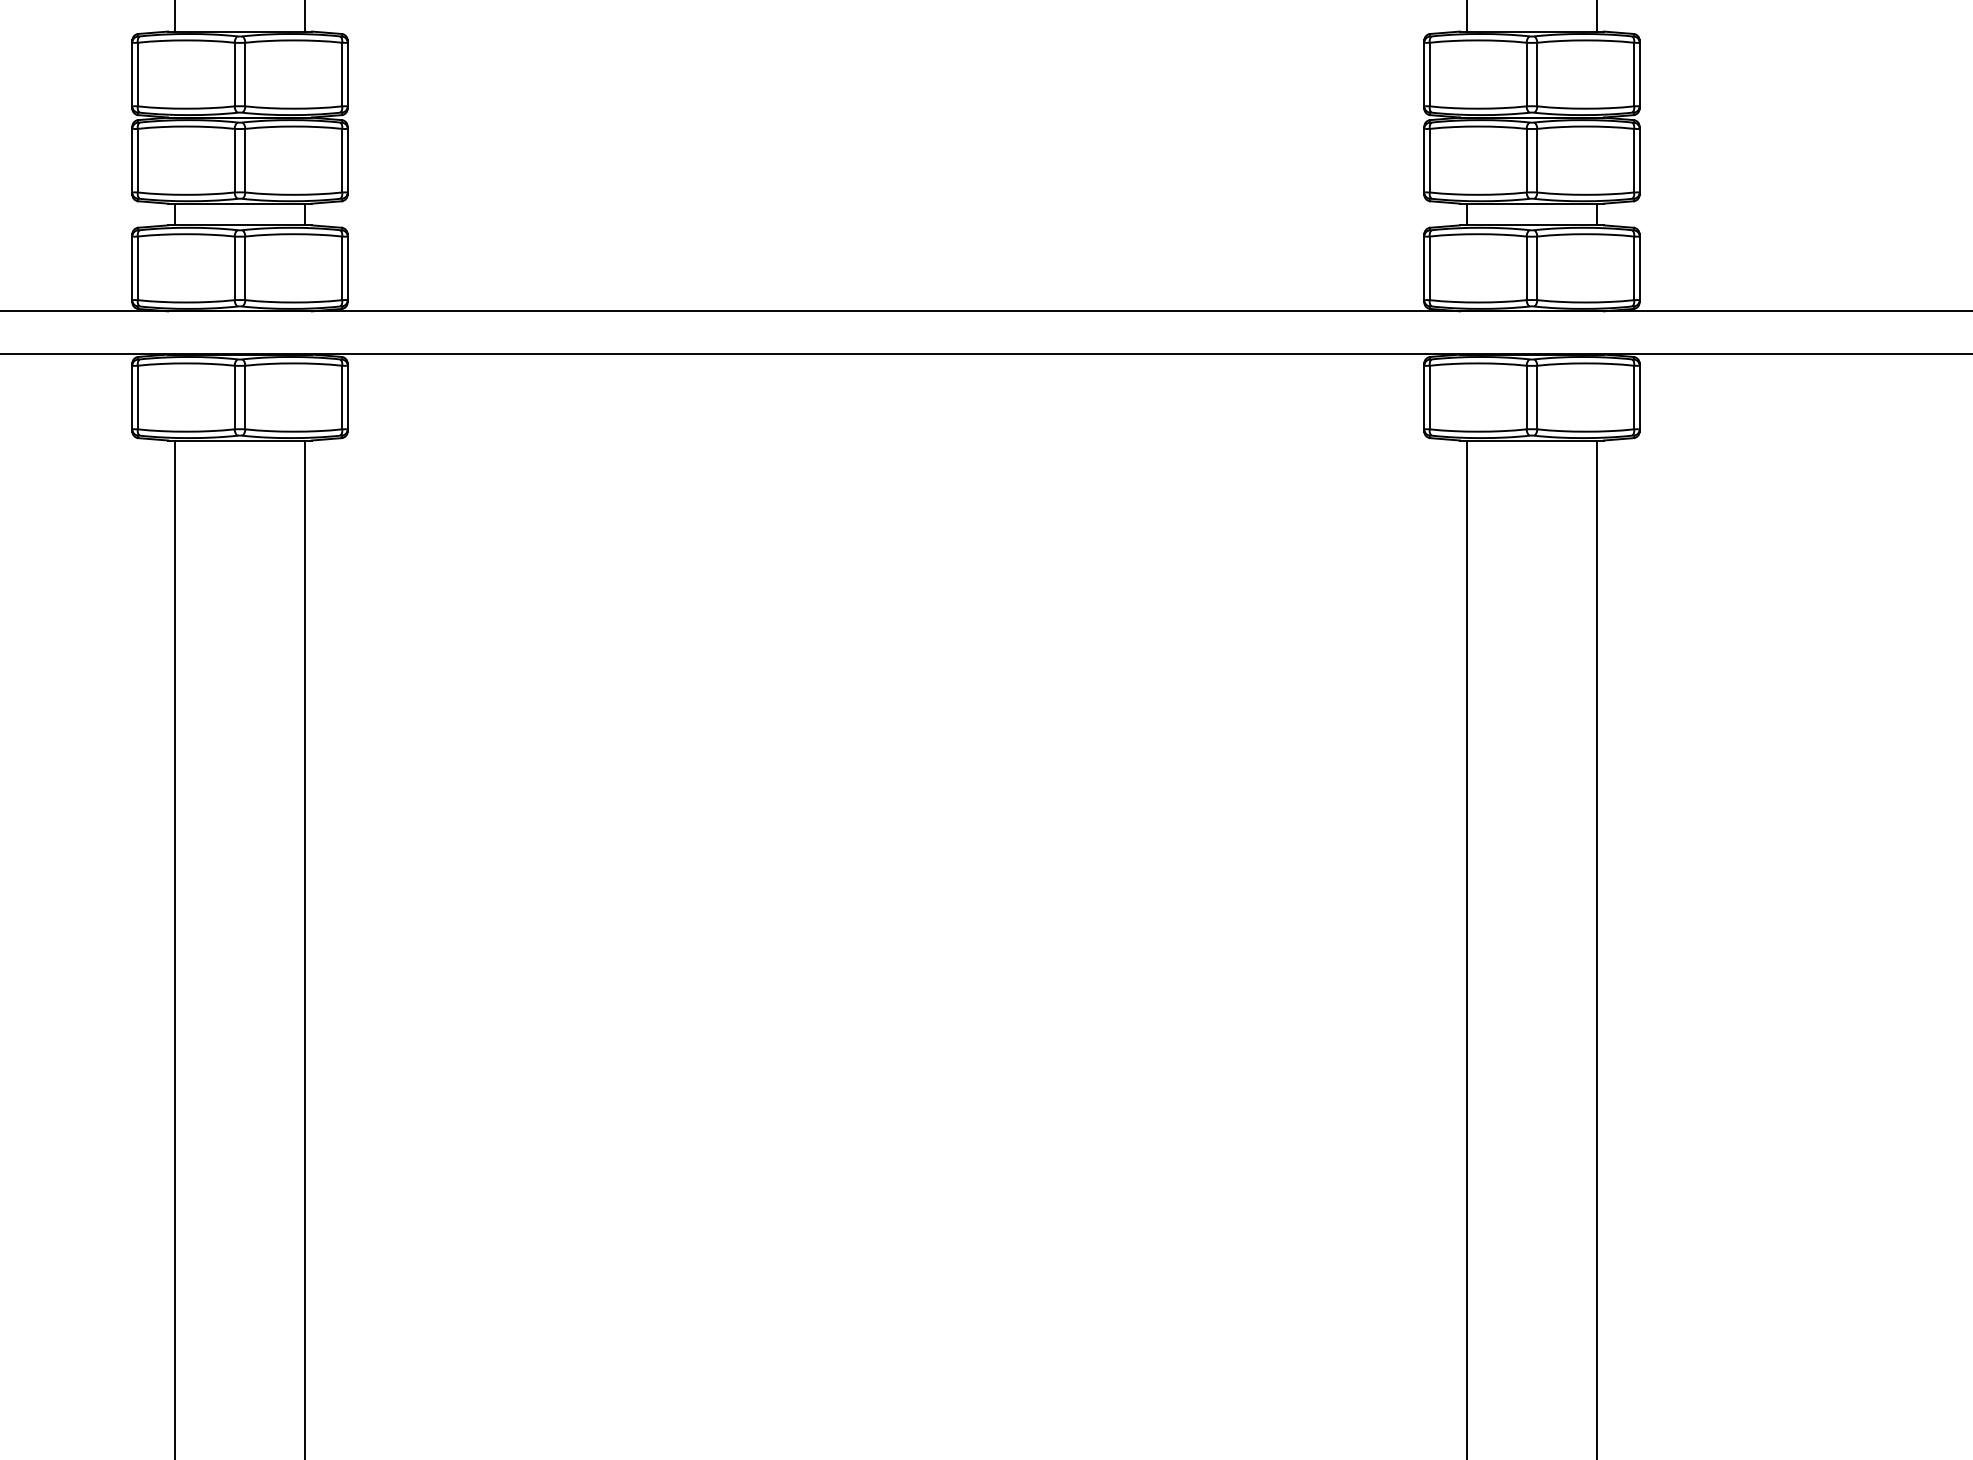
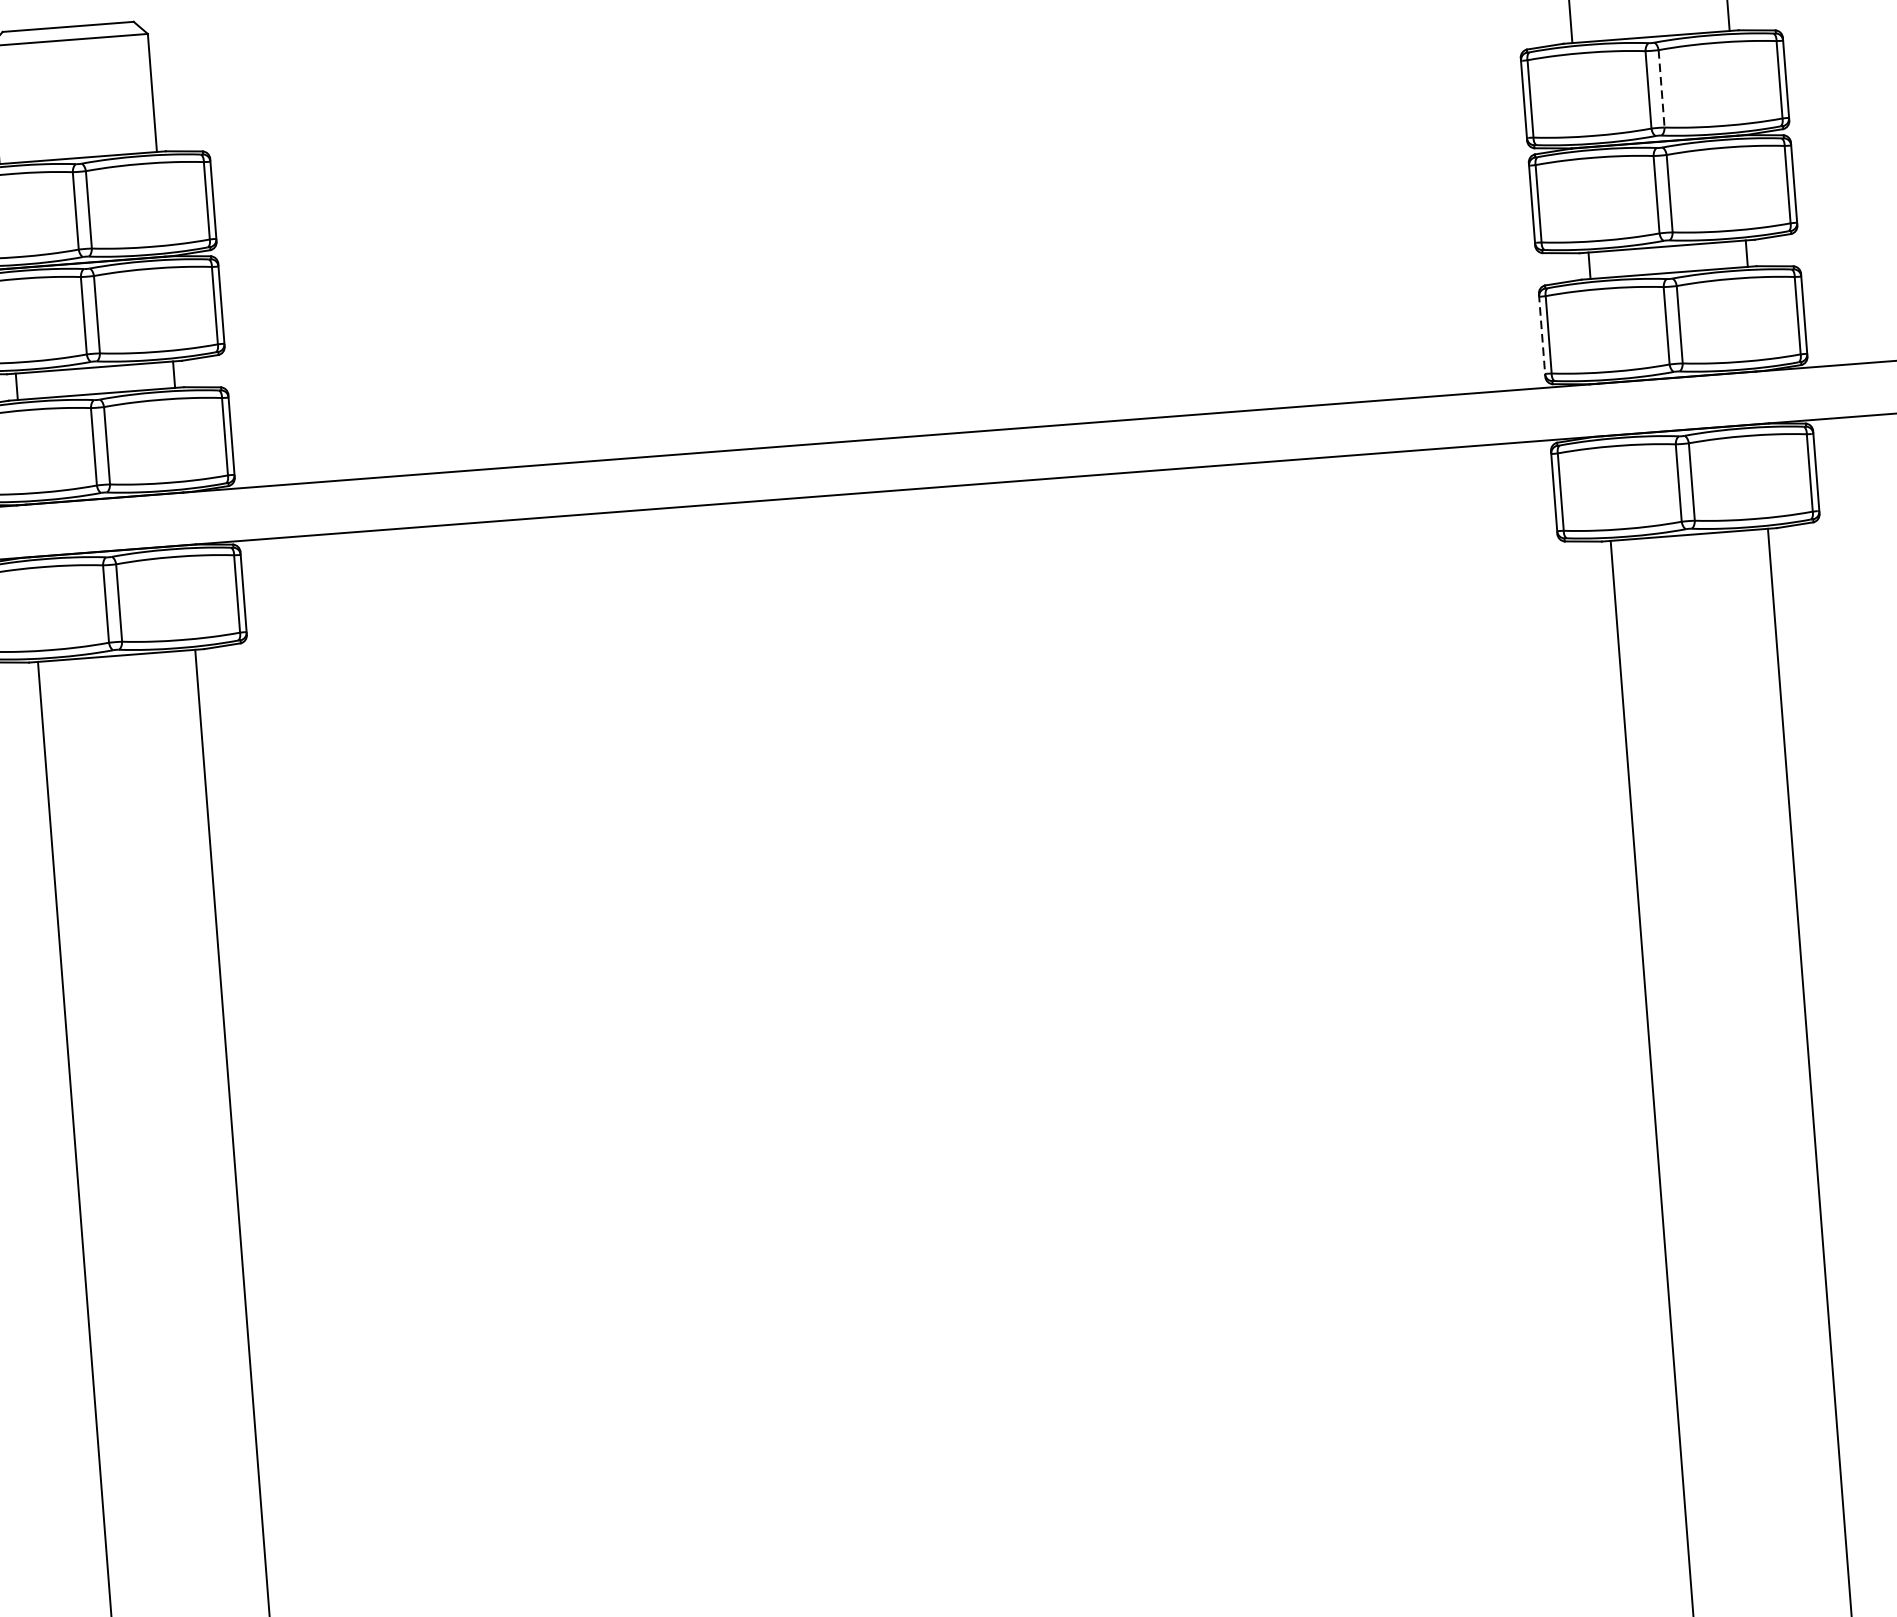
line: (1537, 74) -> (1661, 88), solid -> dashed
line: (1424, 268) -> (1542, 335), solid -> dashed

